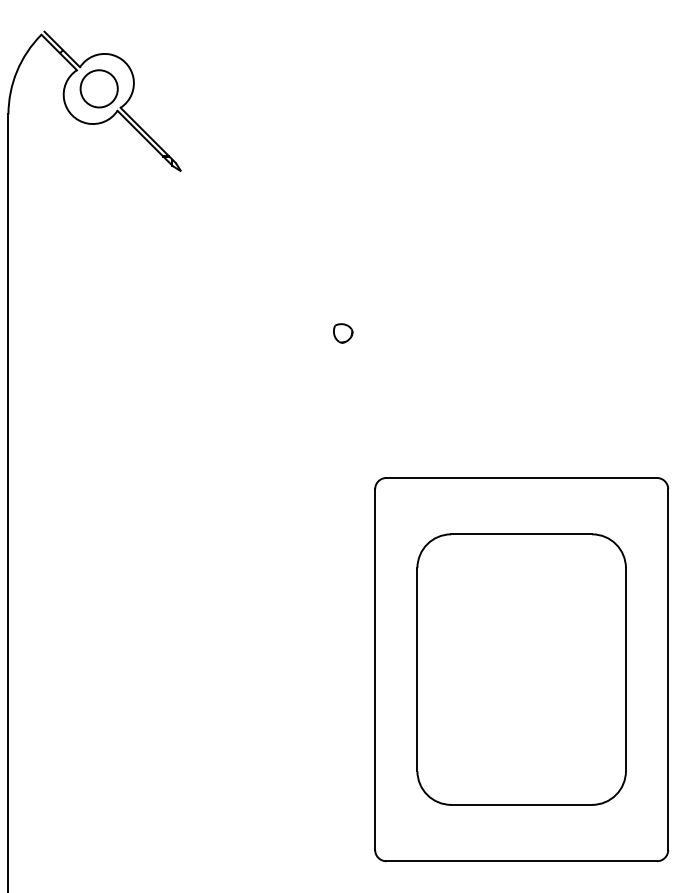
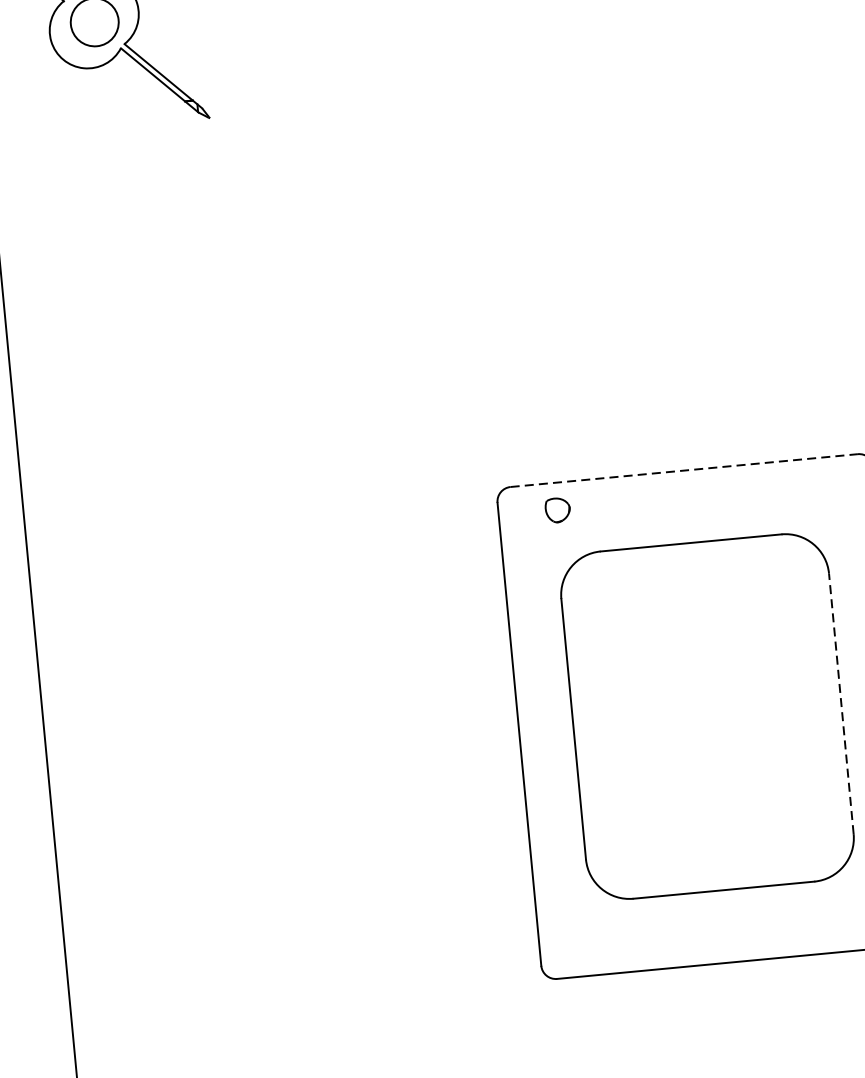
part: (343, 333) -> (558, 510), moved
line: (522, 477) -> (685, 469), solid -> dashed
line: (625, 669) -> (840, 703), solid -> dashed

